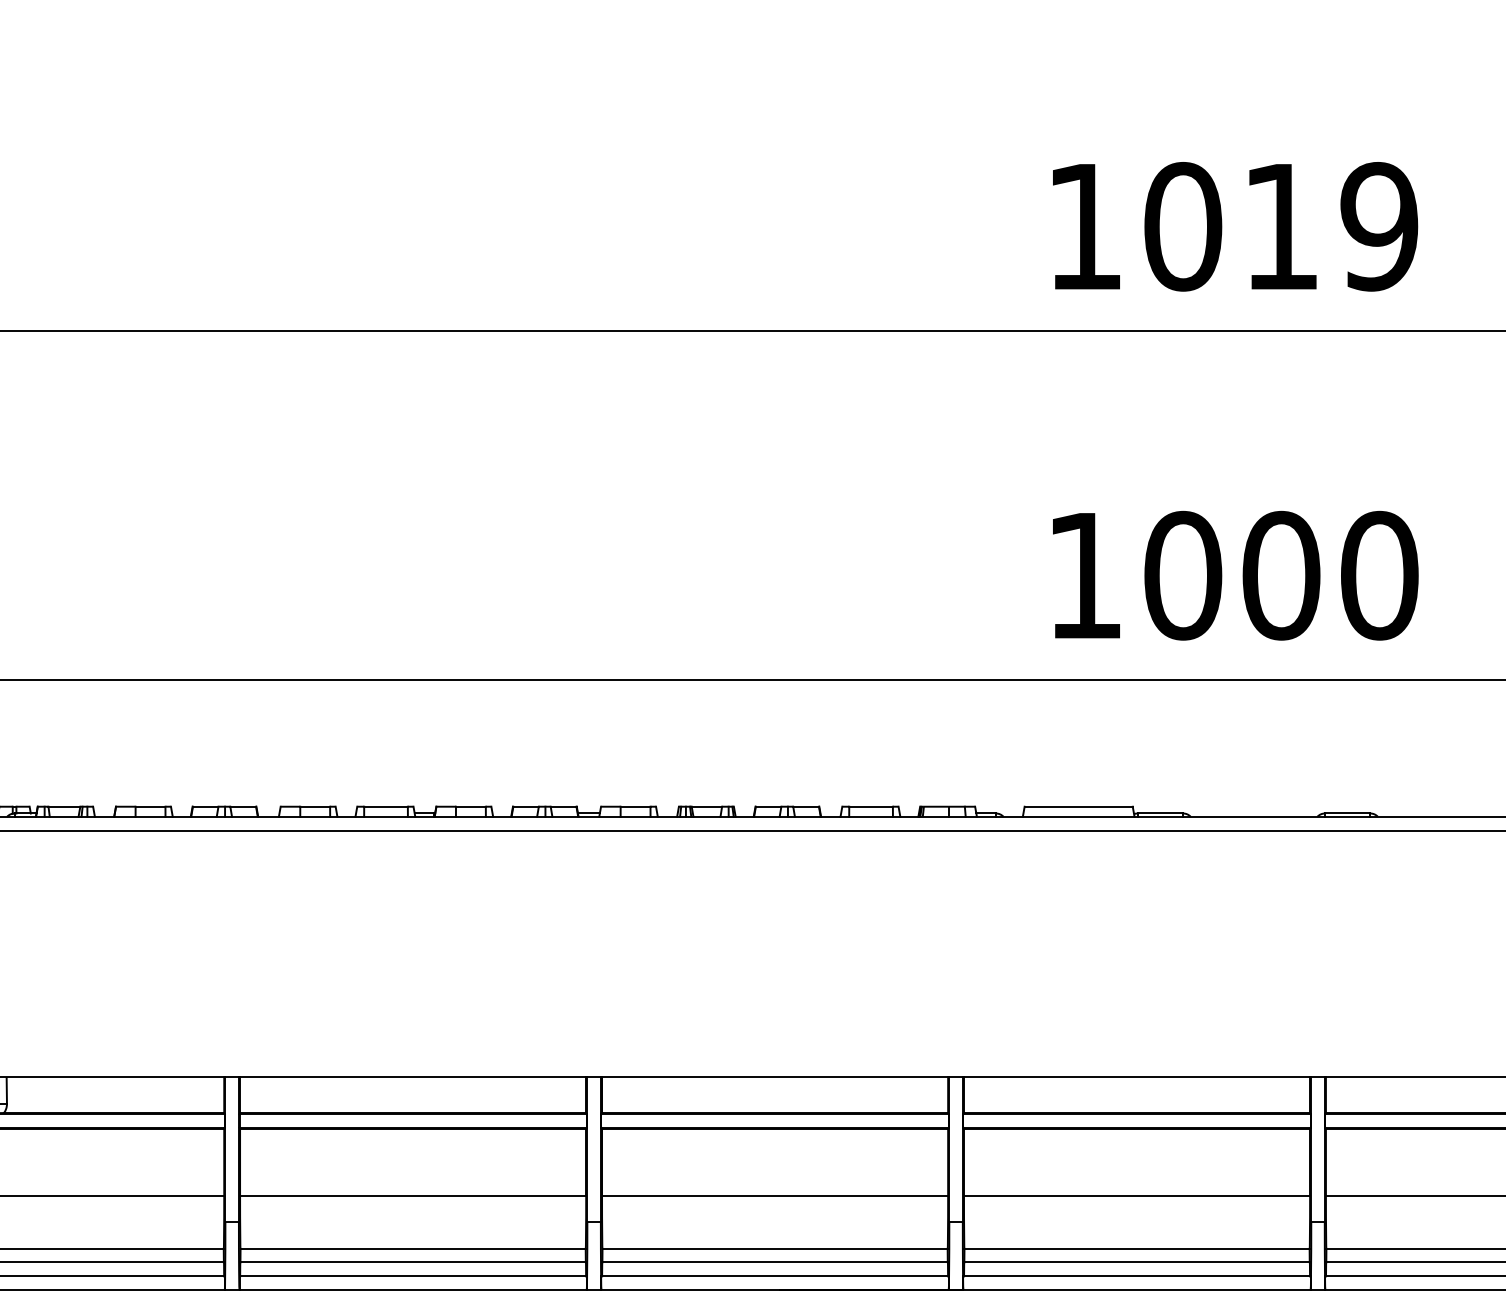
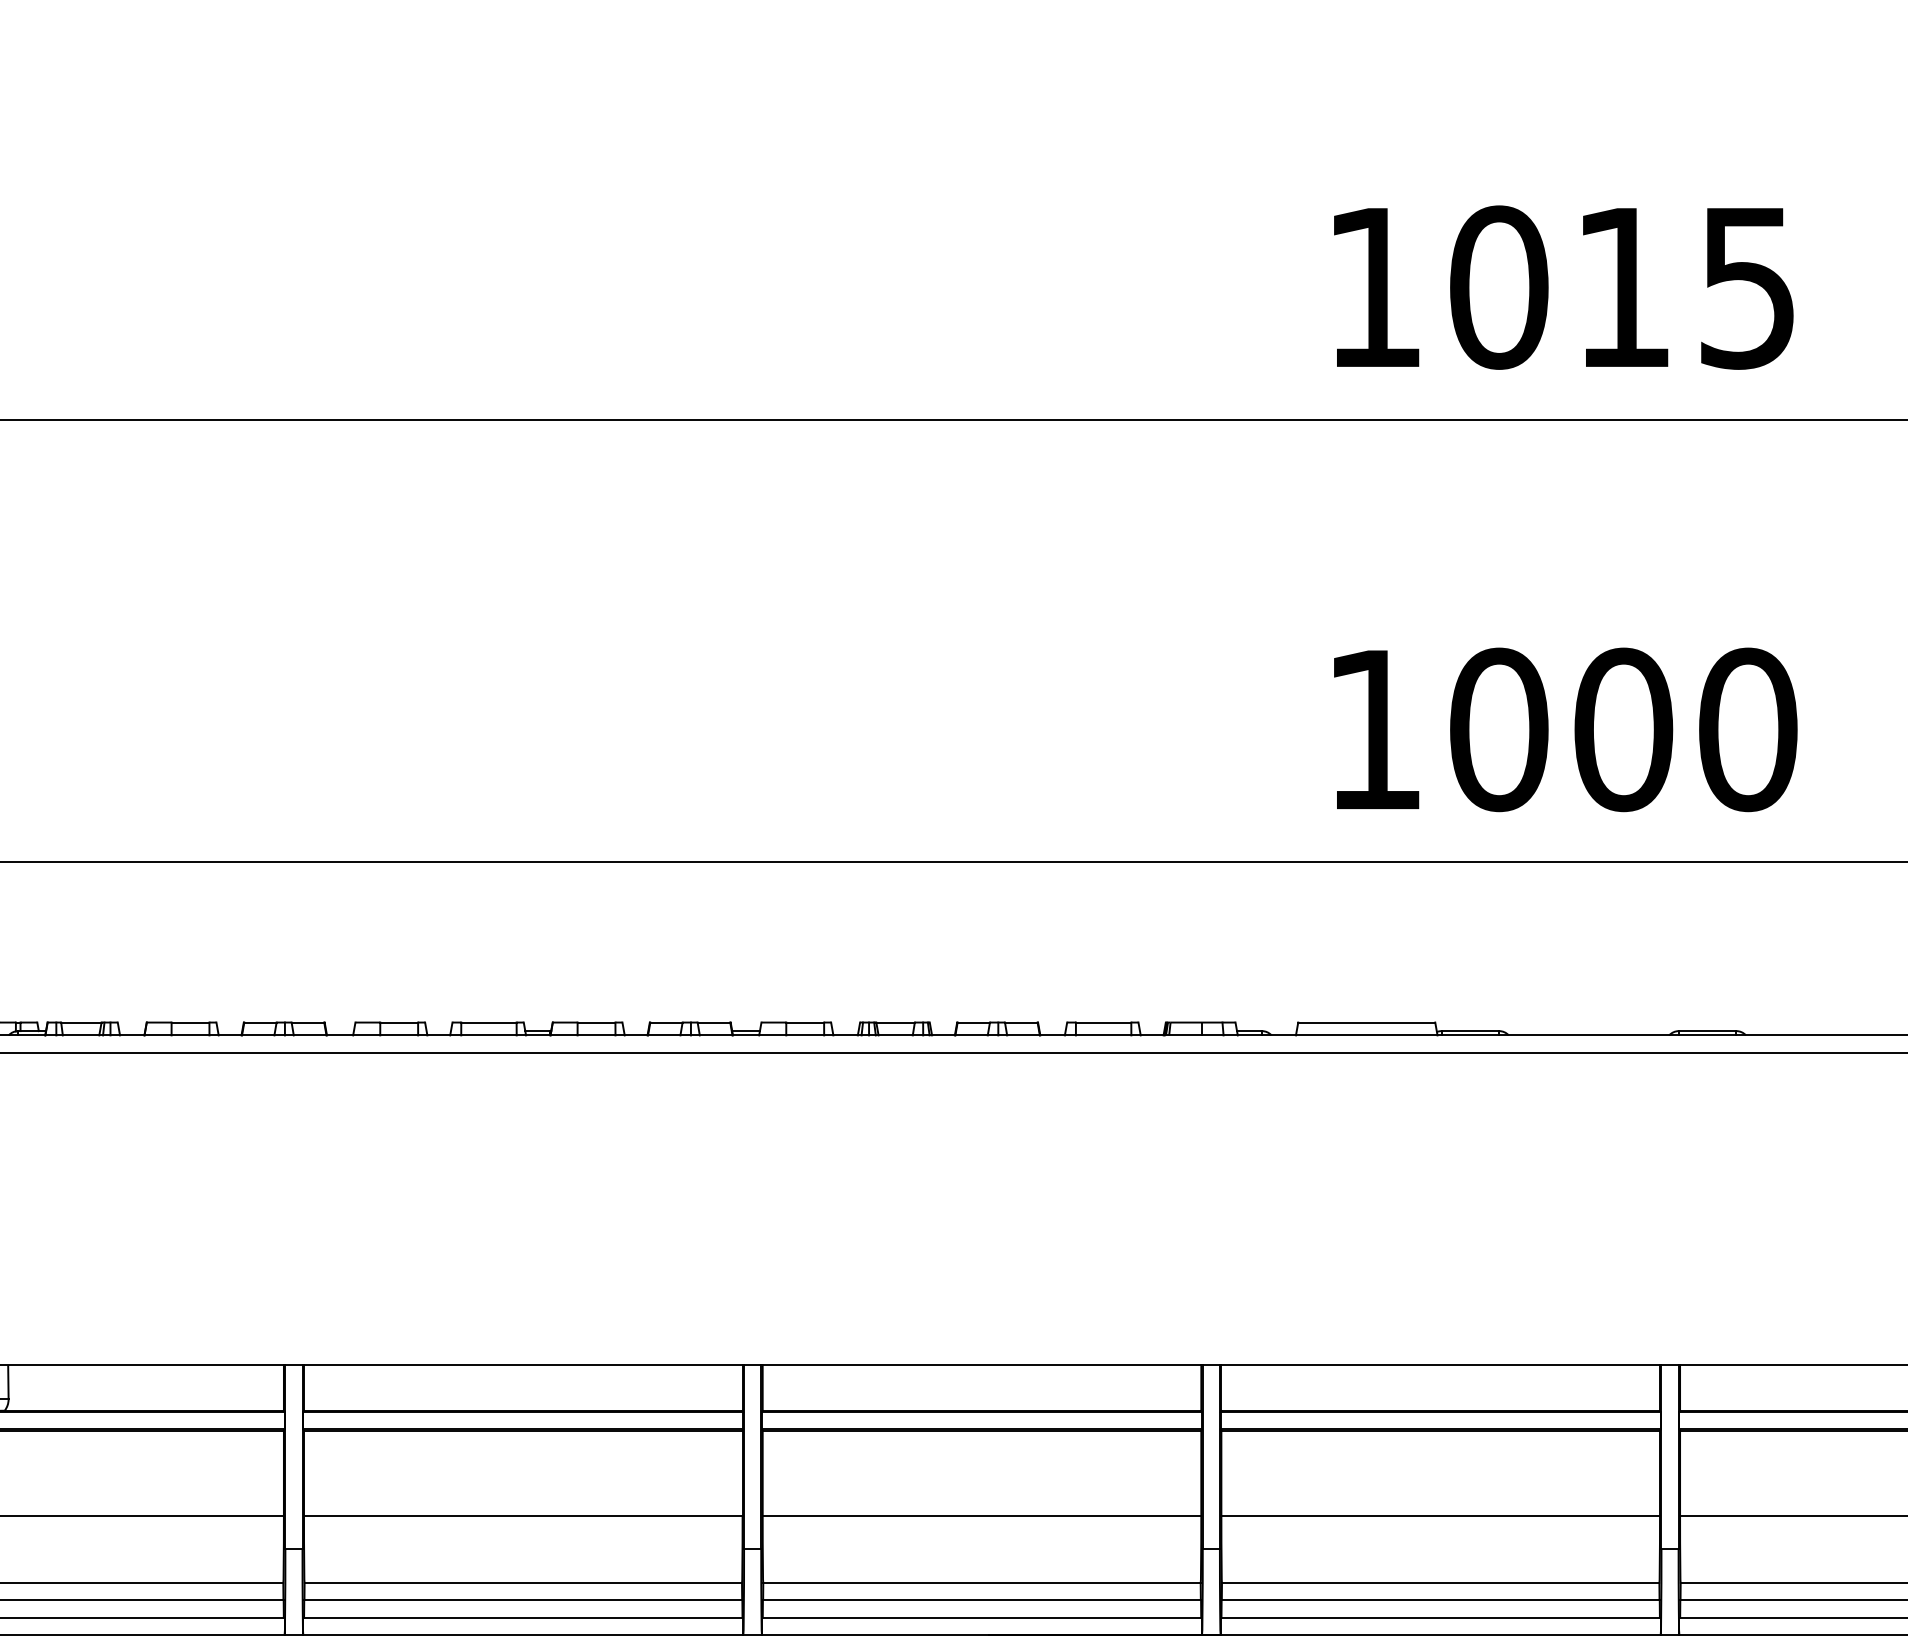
text: (1379, 226) -> (1747, 287), 1019 -> 1015

